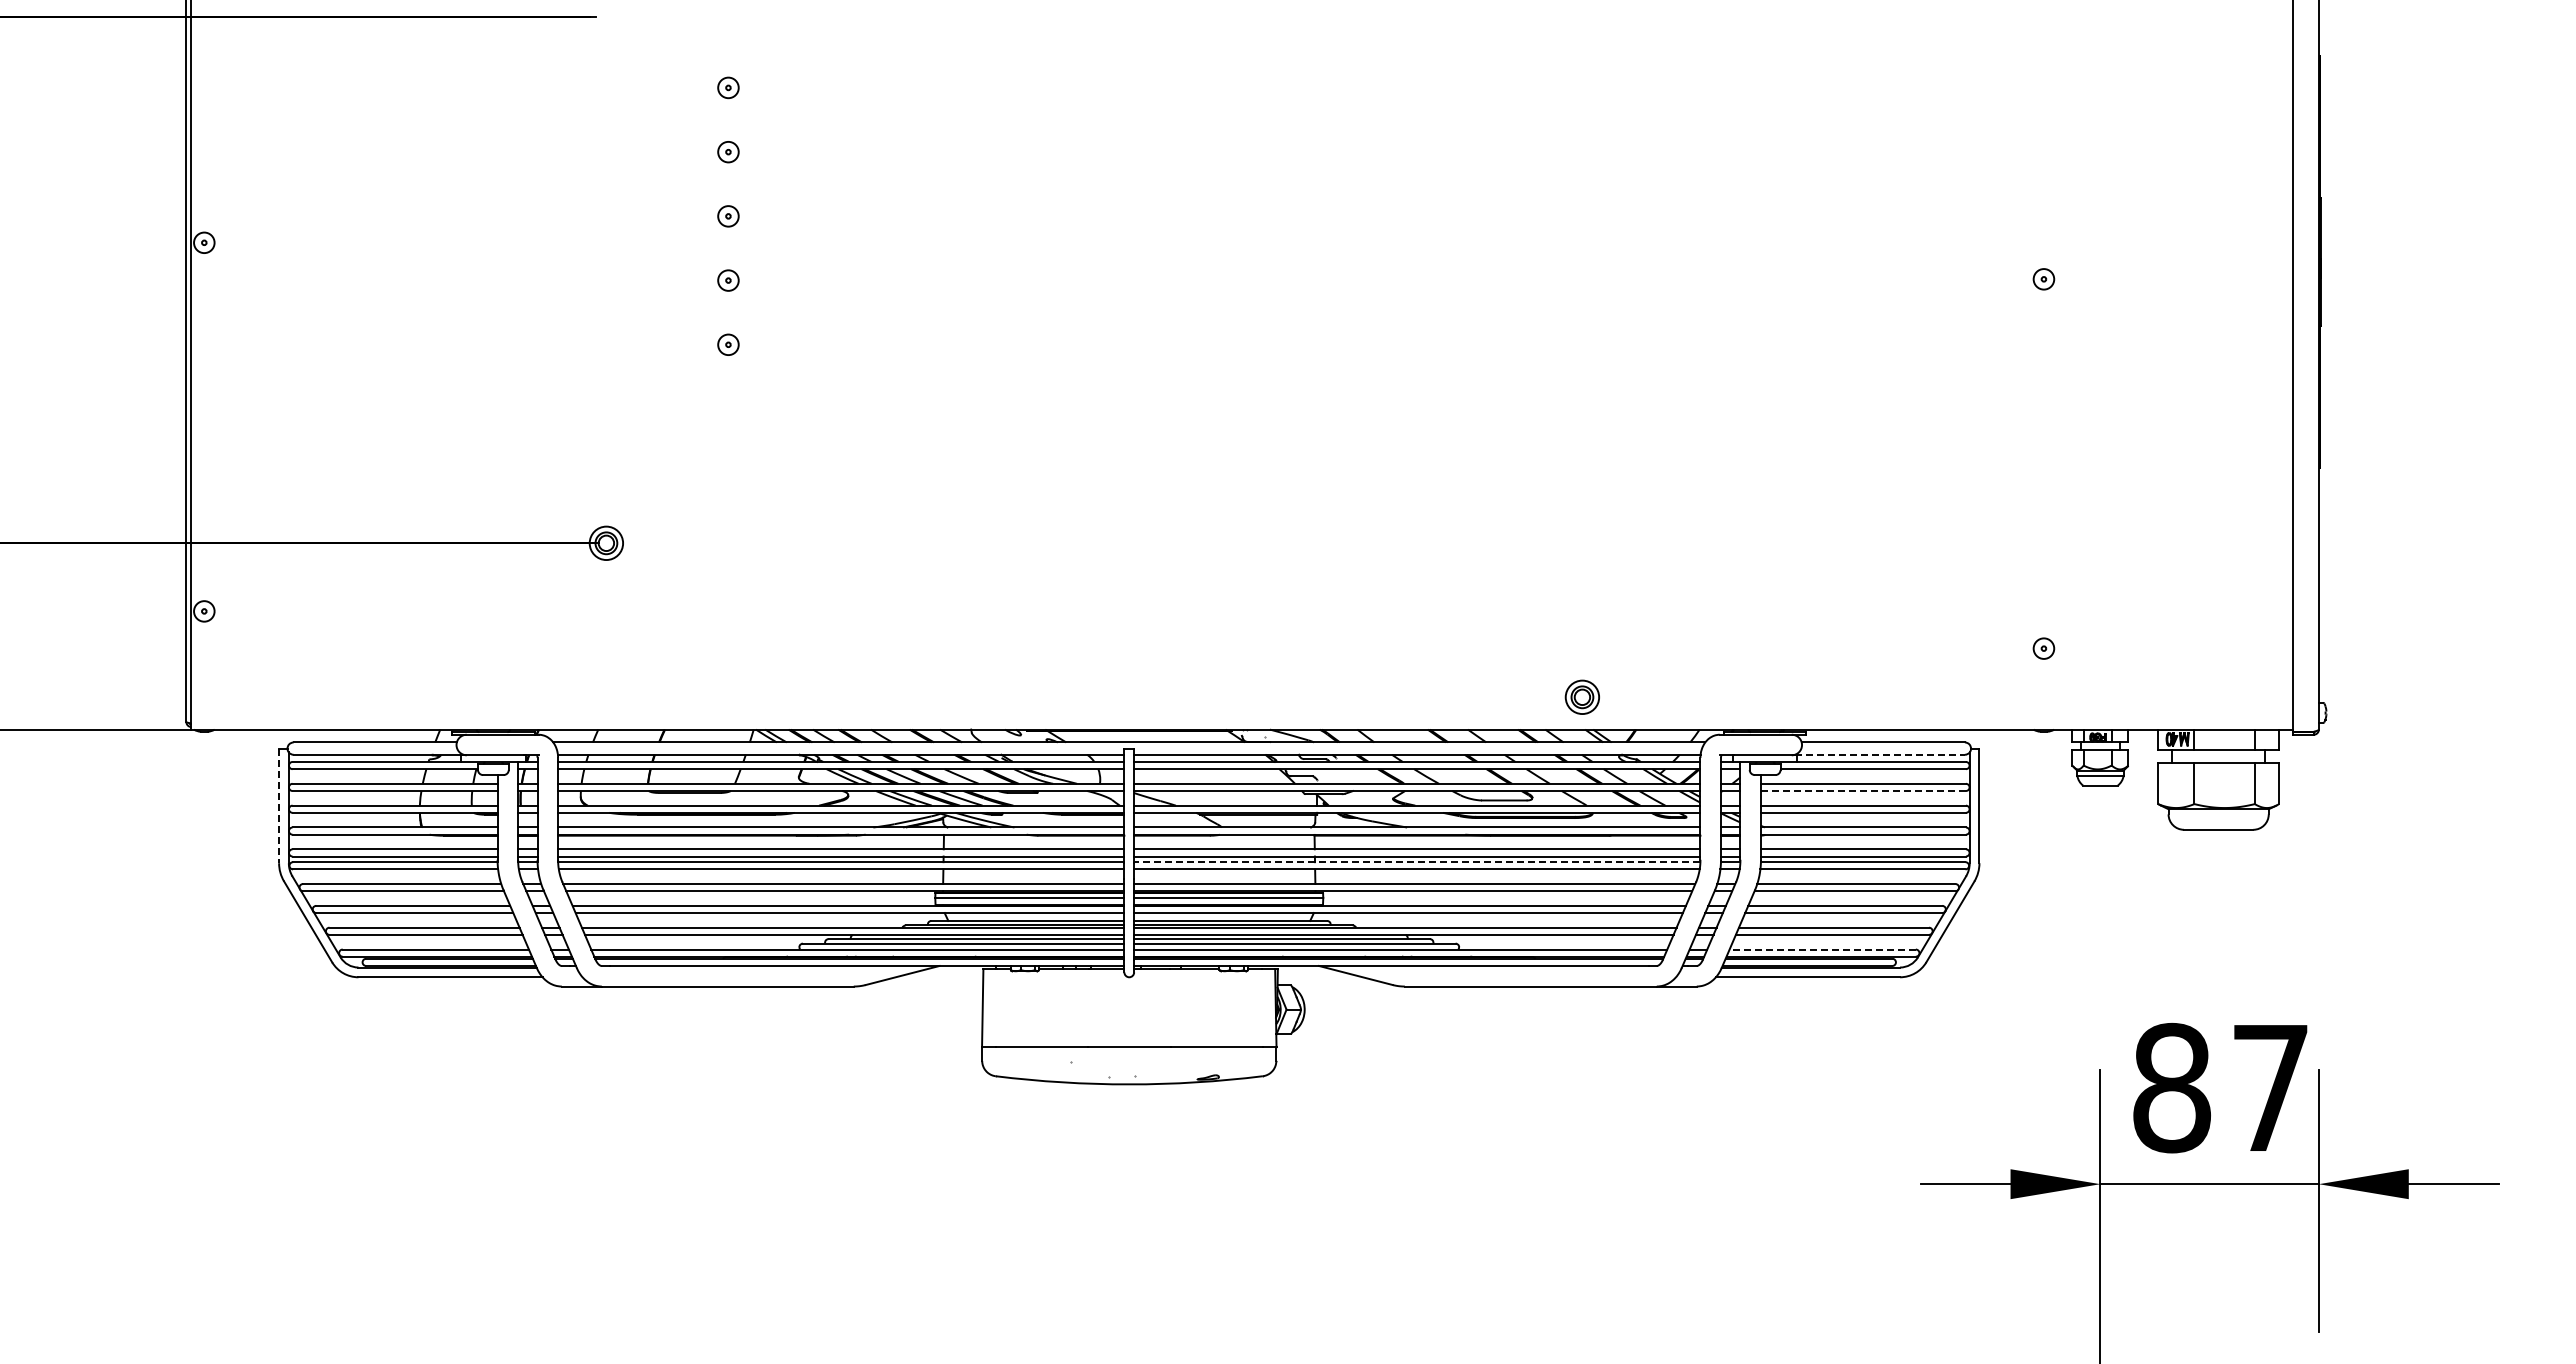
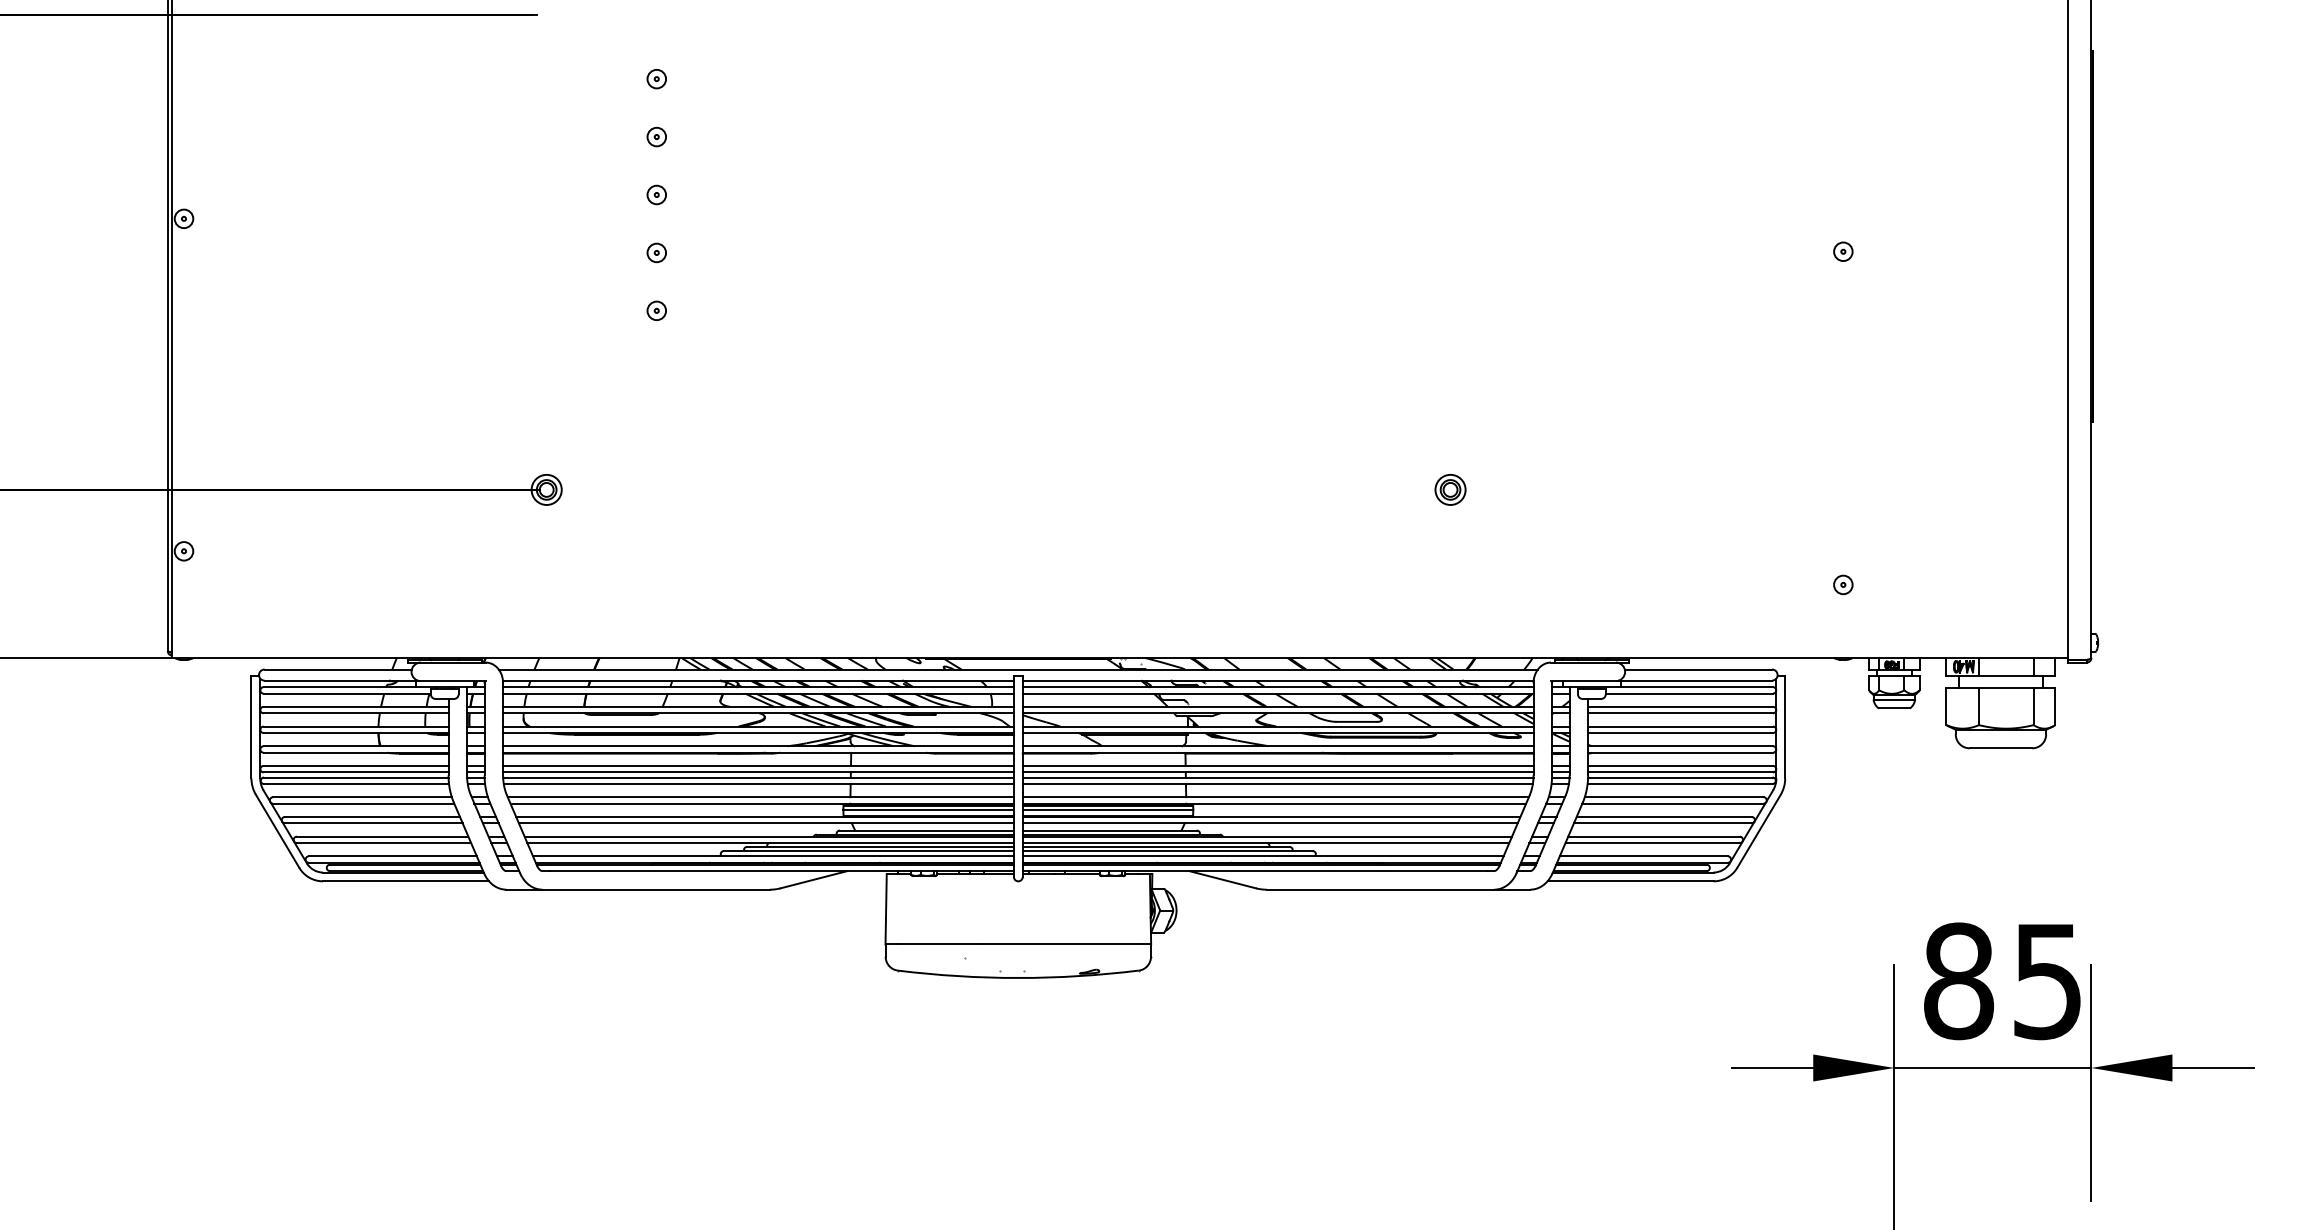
part: (1581, 696) -> (1449, 489), moved
line: (1879, 754) -> (1695, 680), dashed -> solid
line: (1863, 791) -> (1680, 713), dashed -> solid
line: (279, 806) -> (251, 727), dashed -> solid
line: (1416, 862) -> (1277, 777), dashed -> solid
line: (1822, 949) -> (1643, 856), dashed -> solid
text: (2270, 1089) -> (2047, 982), 87 -> 85

